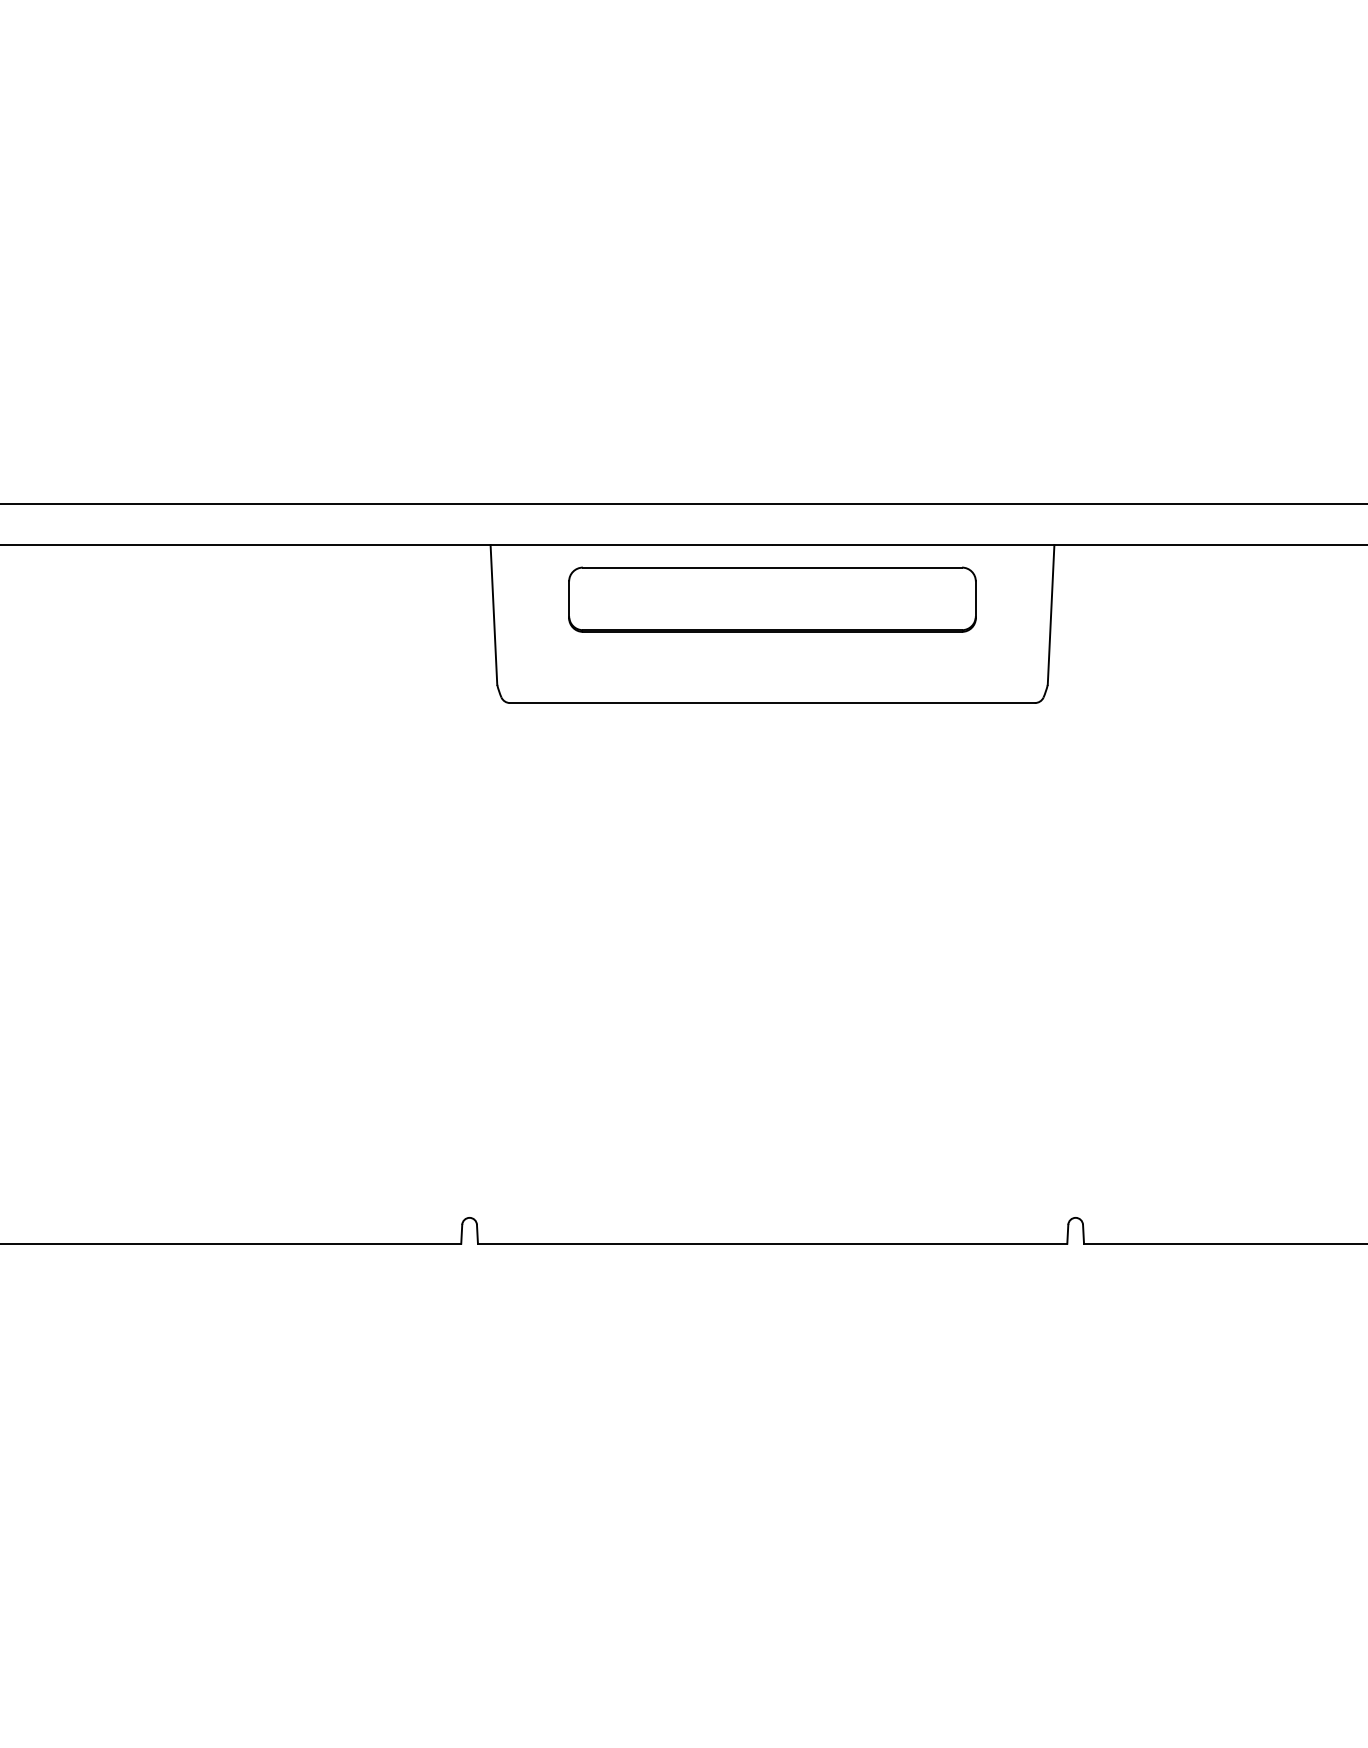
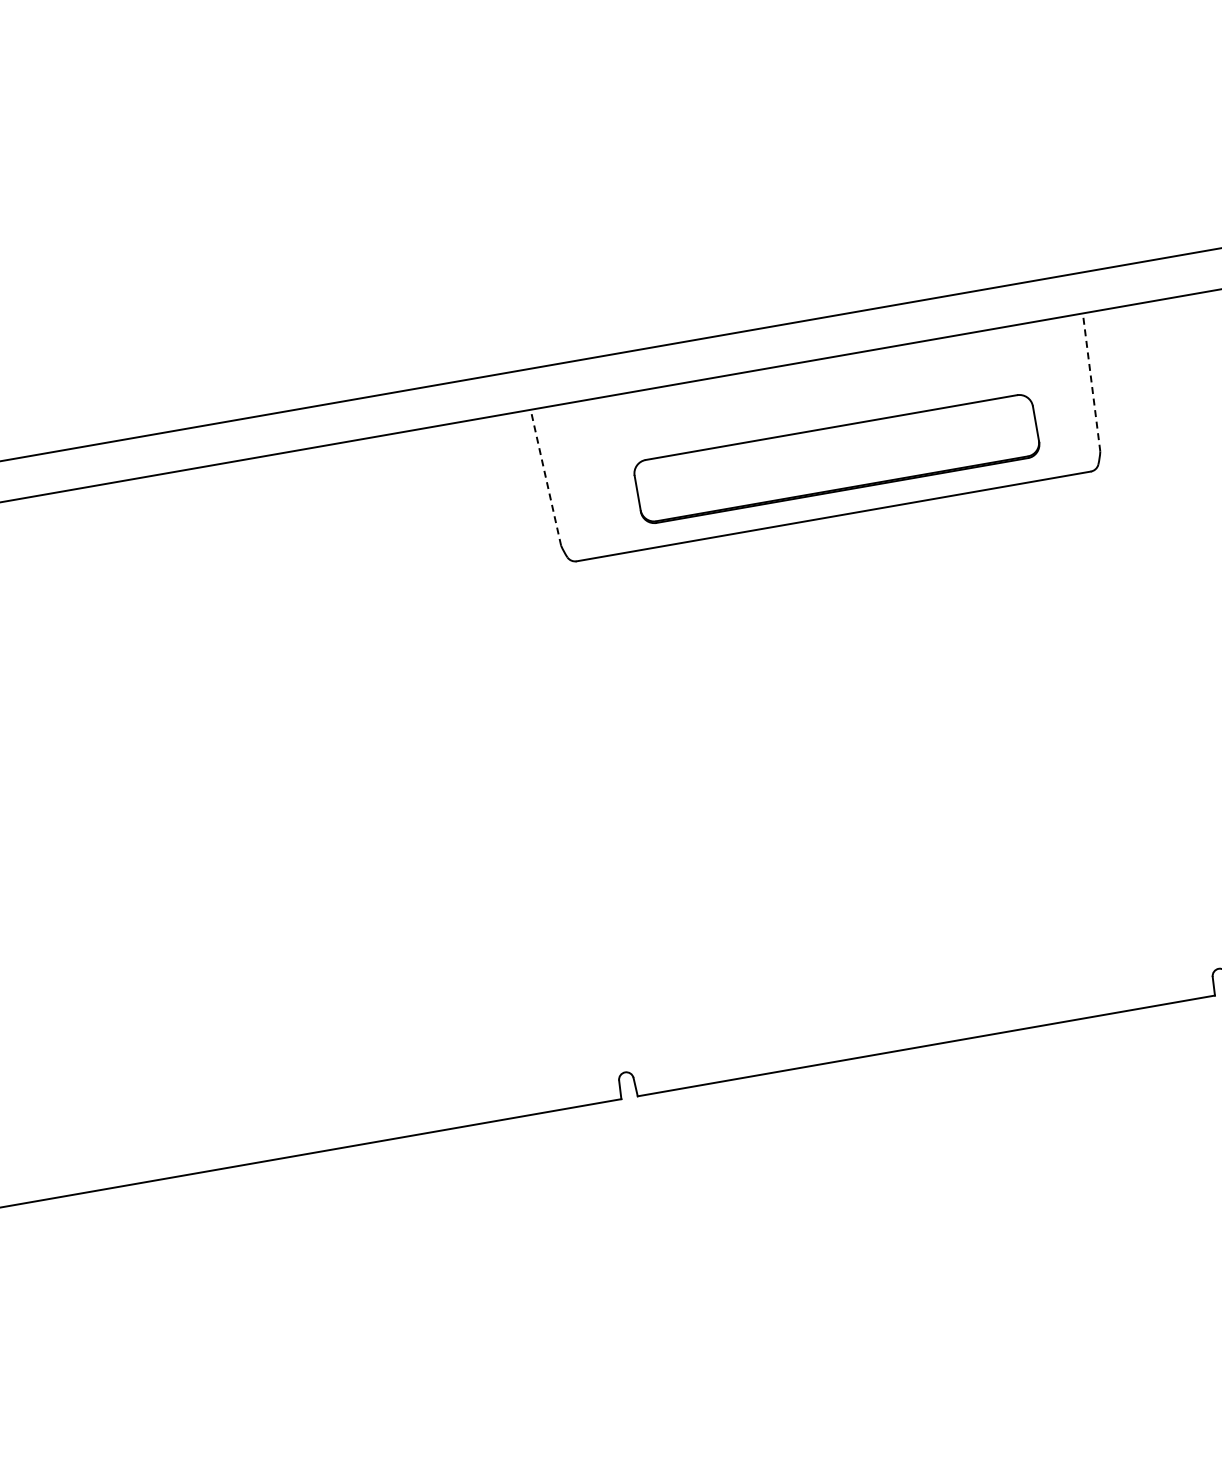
part: (772, 599) -> (836, 458), moved
line: (493, 614) -> (545, 477), solid -> dashed
line: (1051, 614) -> (1091, 382), solid -> dashed

